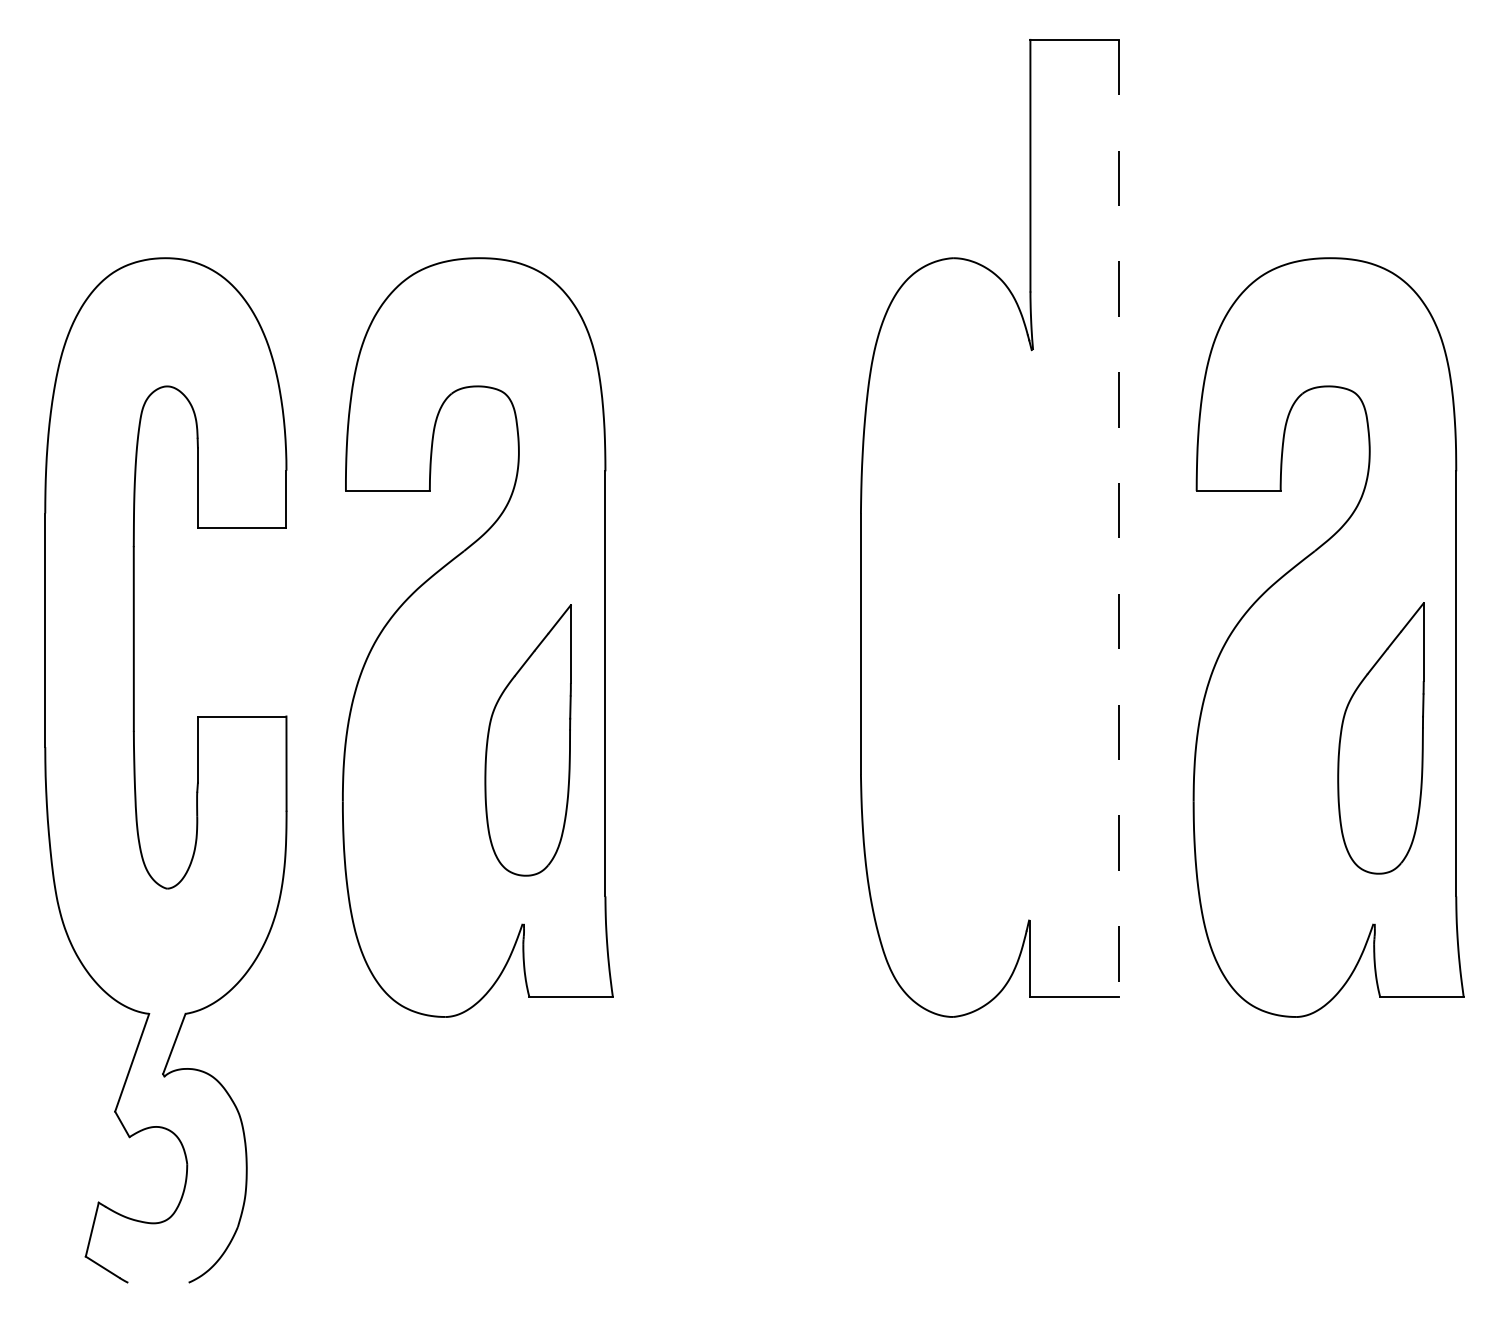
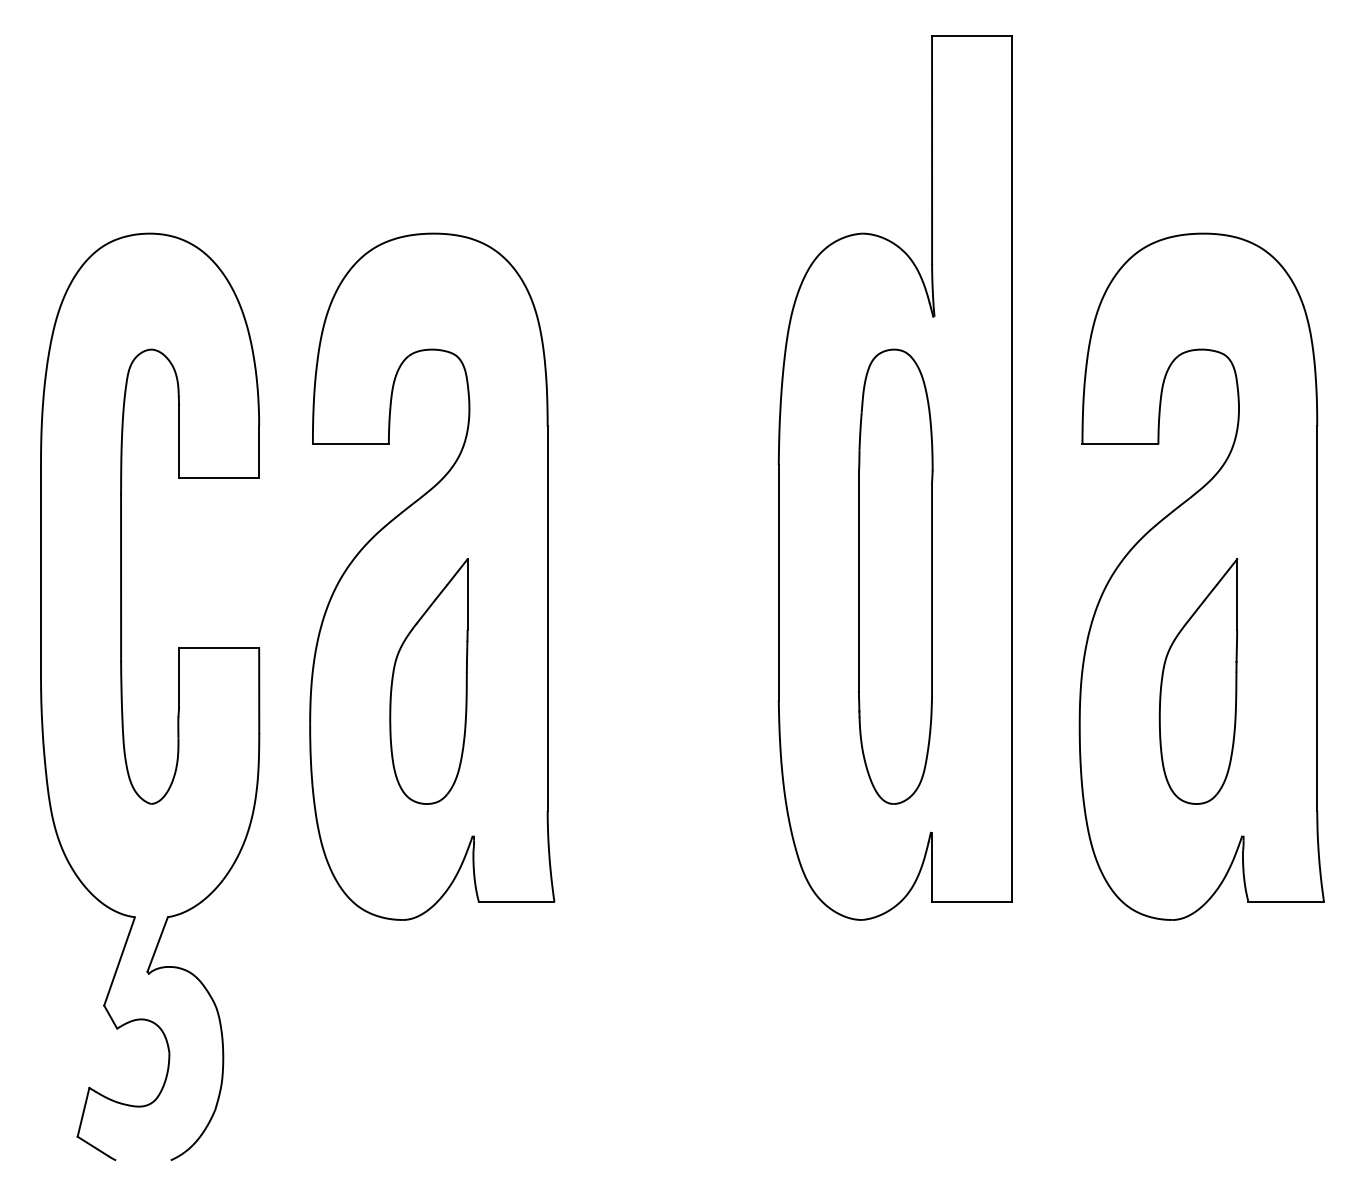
line: (1118, 518) -> (1011, 469), dashed -> solid
part: (989, 637) -> (895, 576), added
part: (1380, 738) -> (1198, 681), moved
part: (527, 740) -> (428, 681), moved

